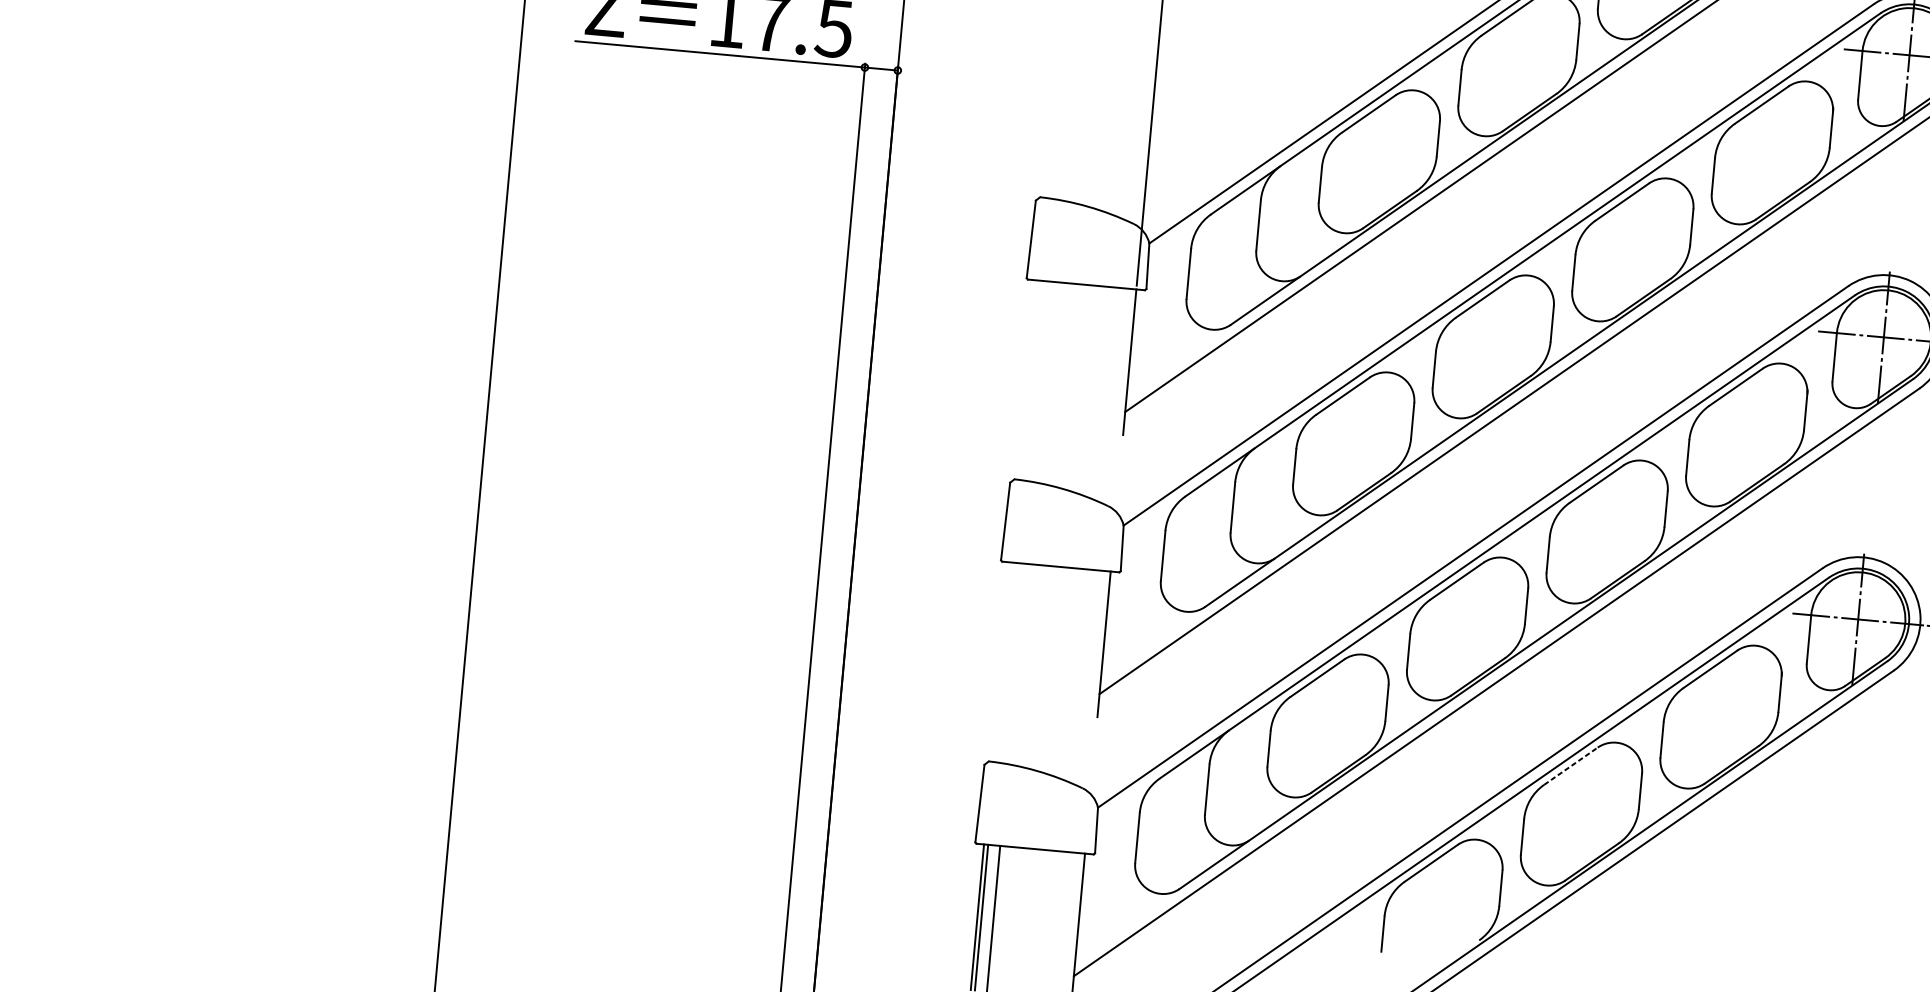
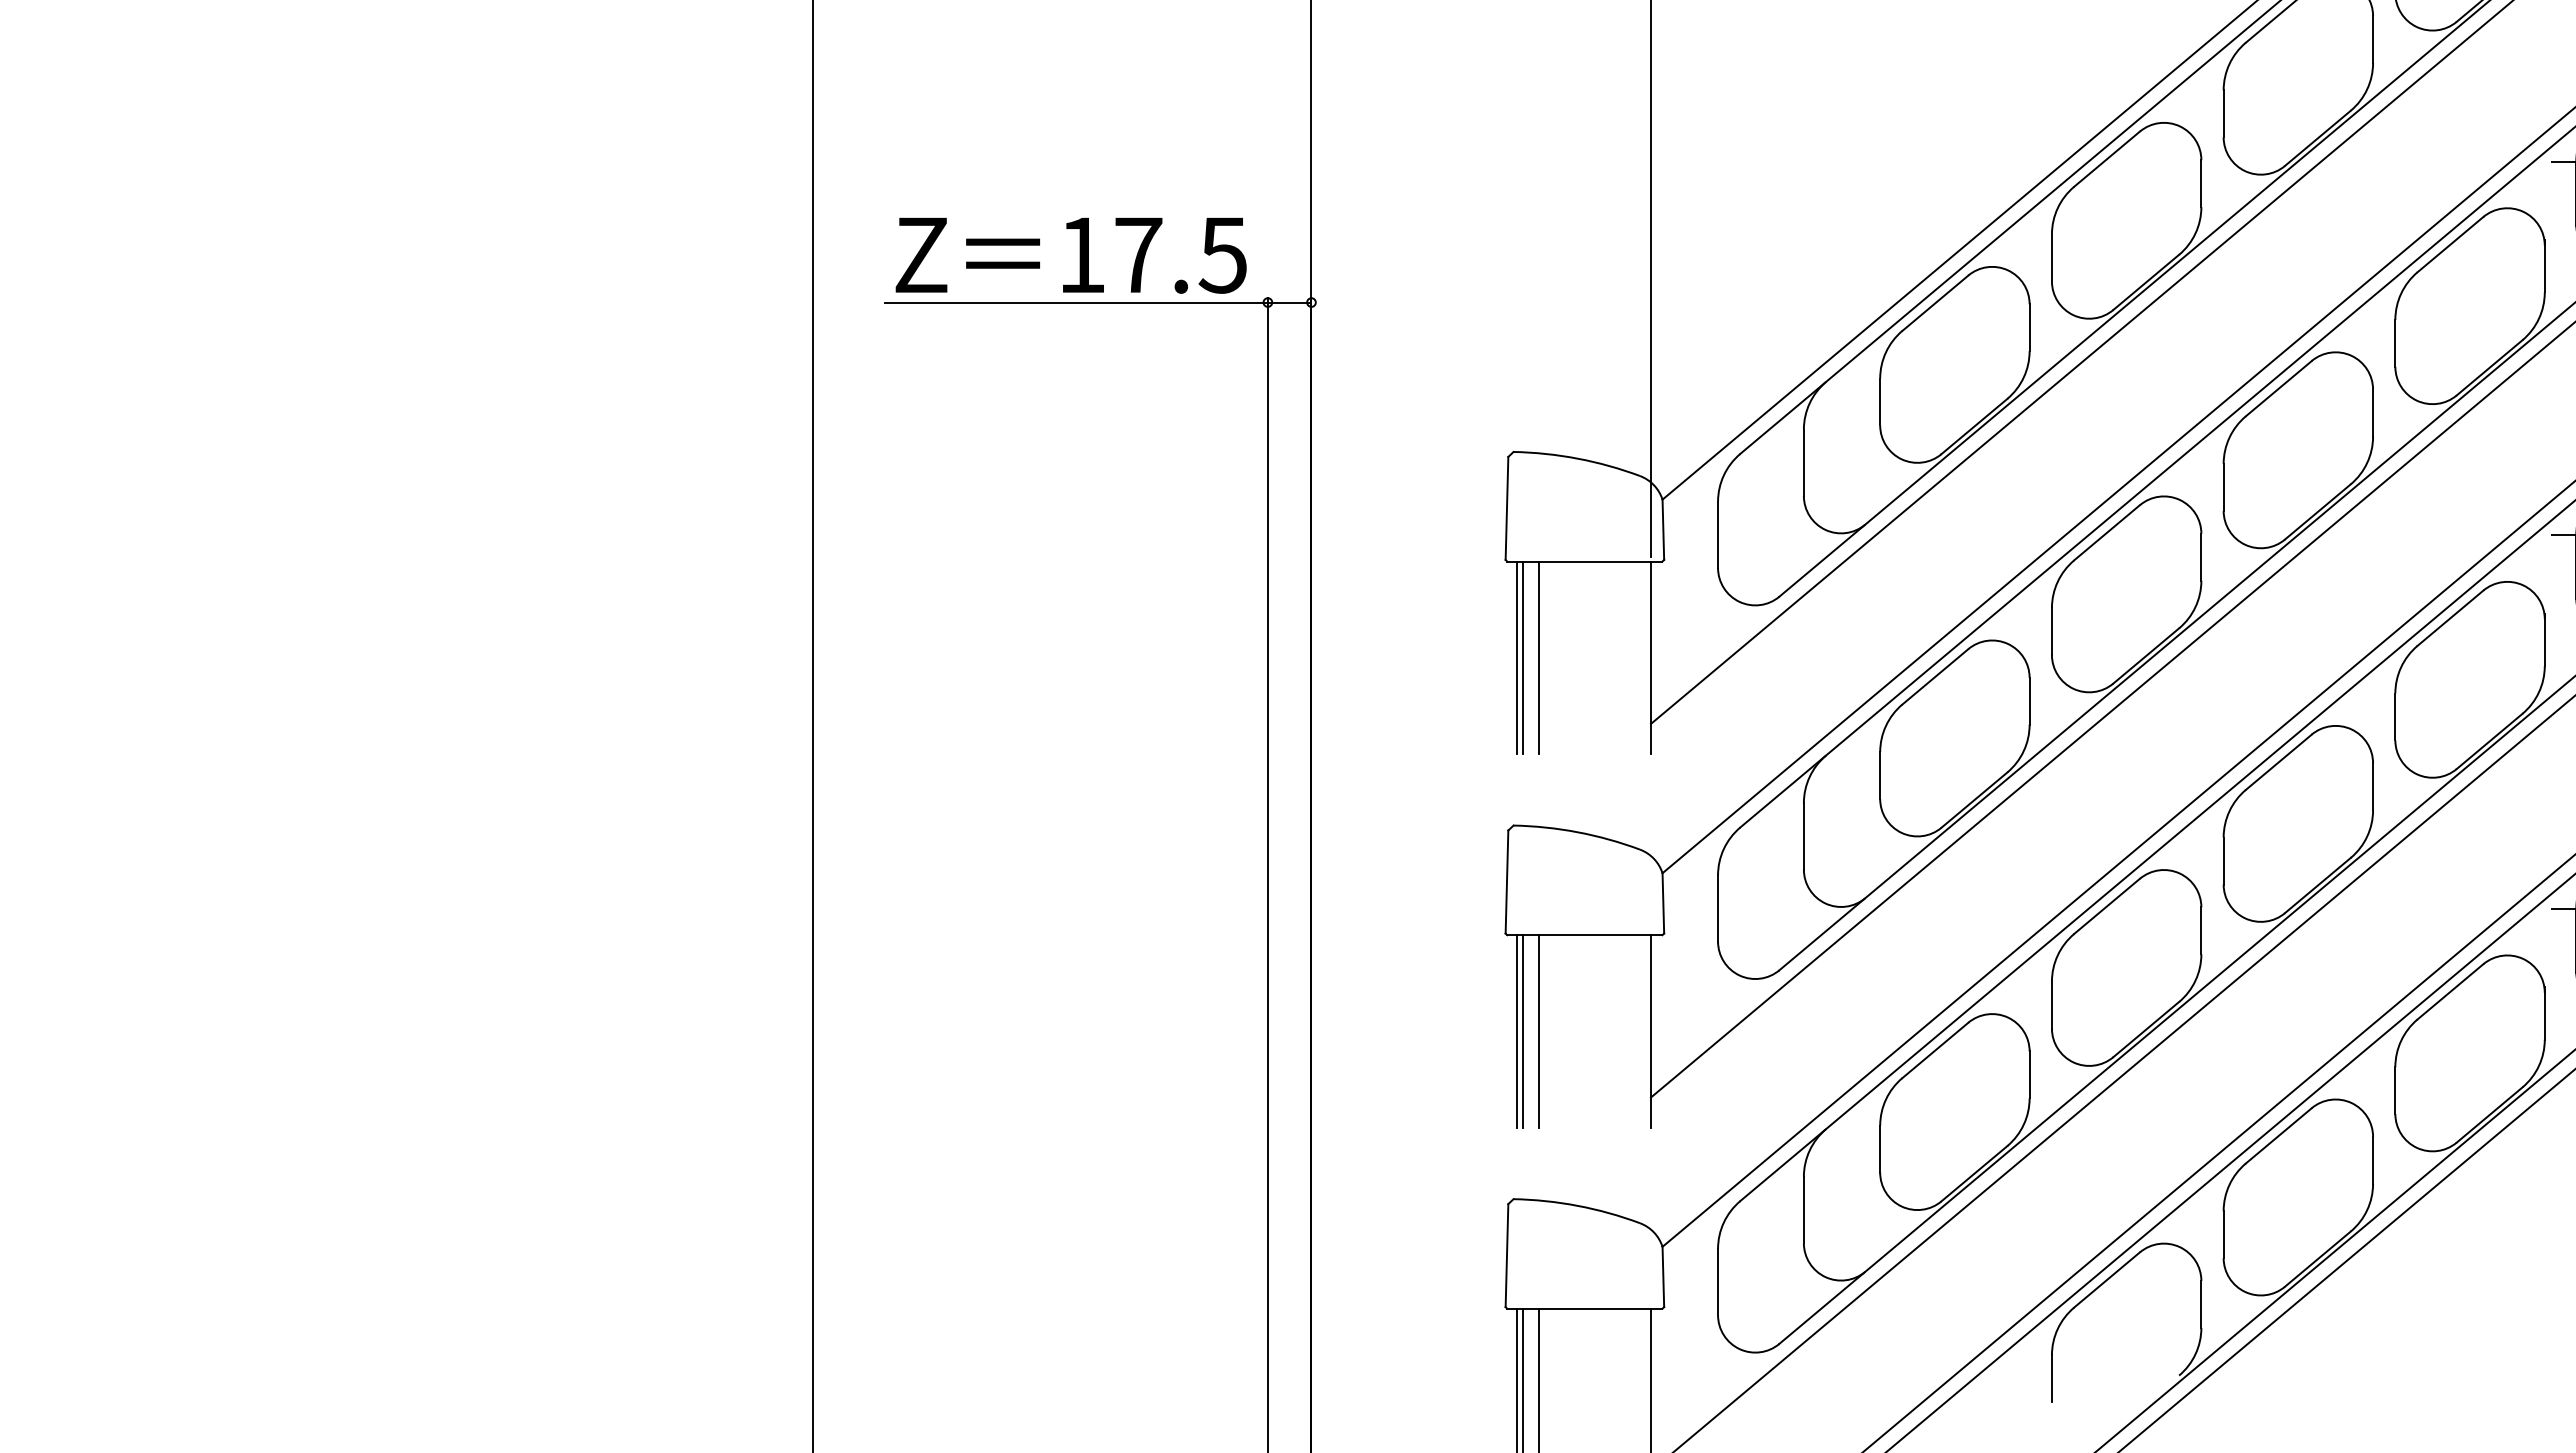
line: (1028, 352) -> (1517, 657), added
line: (1032, 353) -> (1522, 657), added
line: (1044, 354) -> (1538, 657), added
line: (1003, 635) -> (1517, 1031), added
line: (1007, 635) -> (1522, 1031), added
line: (1019, 636) -> (1538, 1031), added
line: (1570, 765) -> (2278, 1135), dashed -> solid

